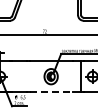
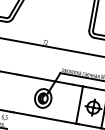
line: (51, 92) -> (40, 117), dashed -> solid

